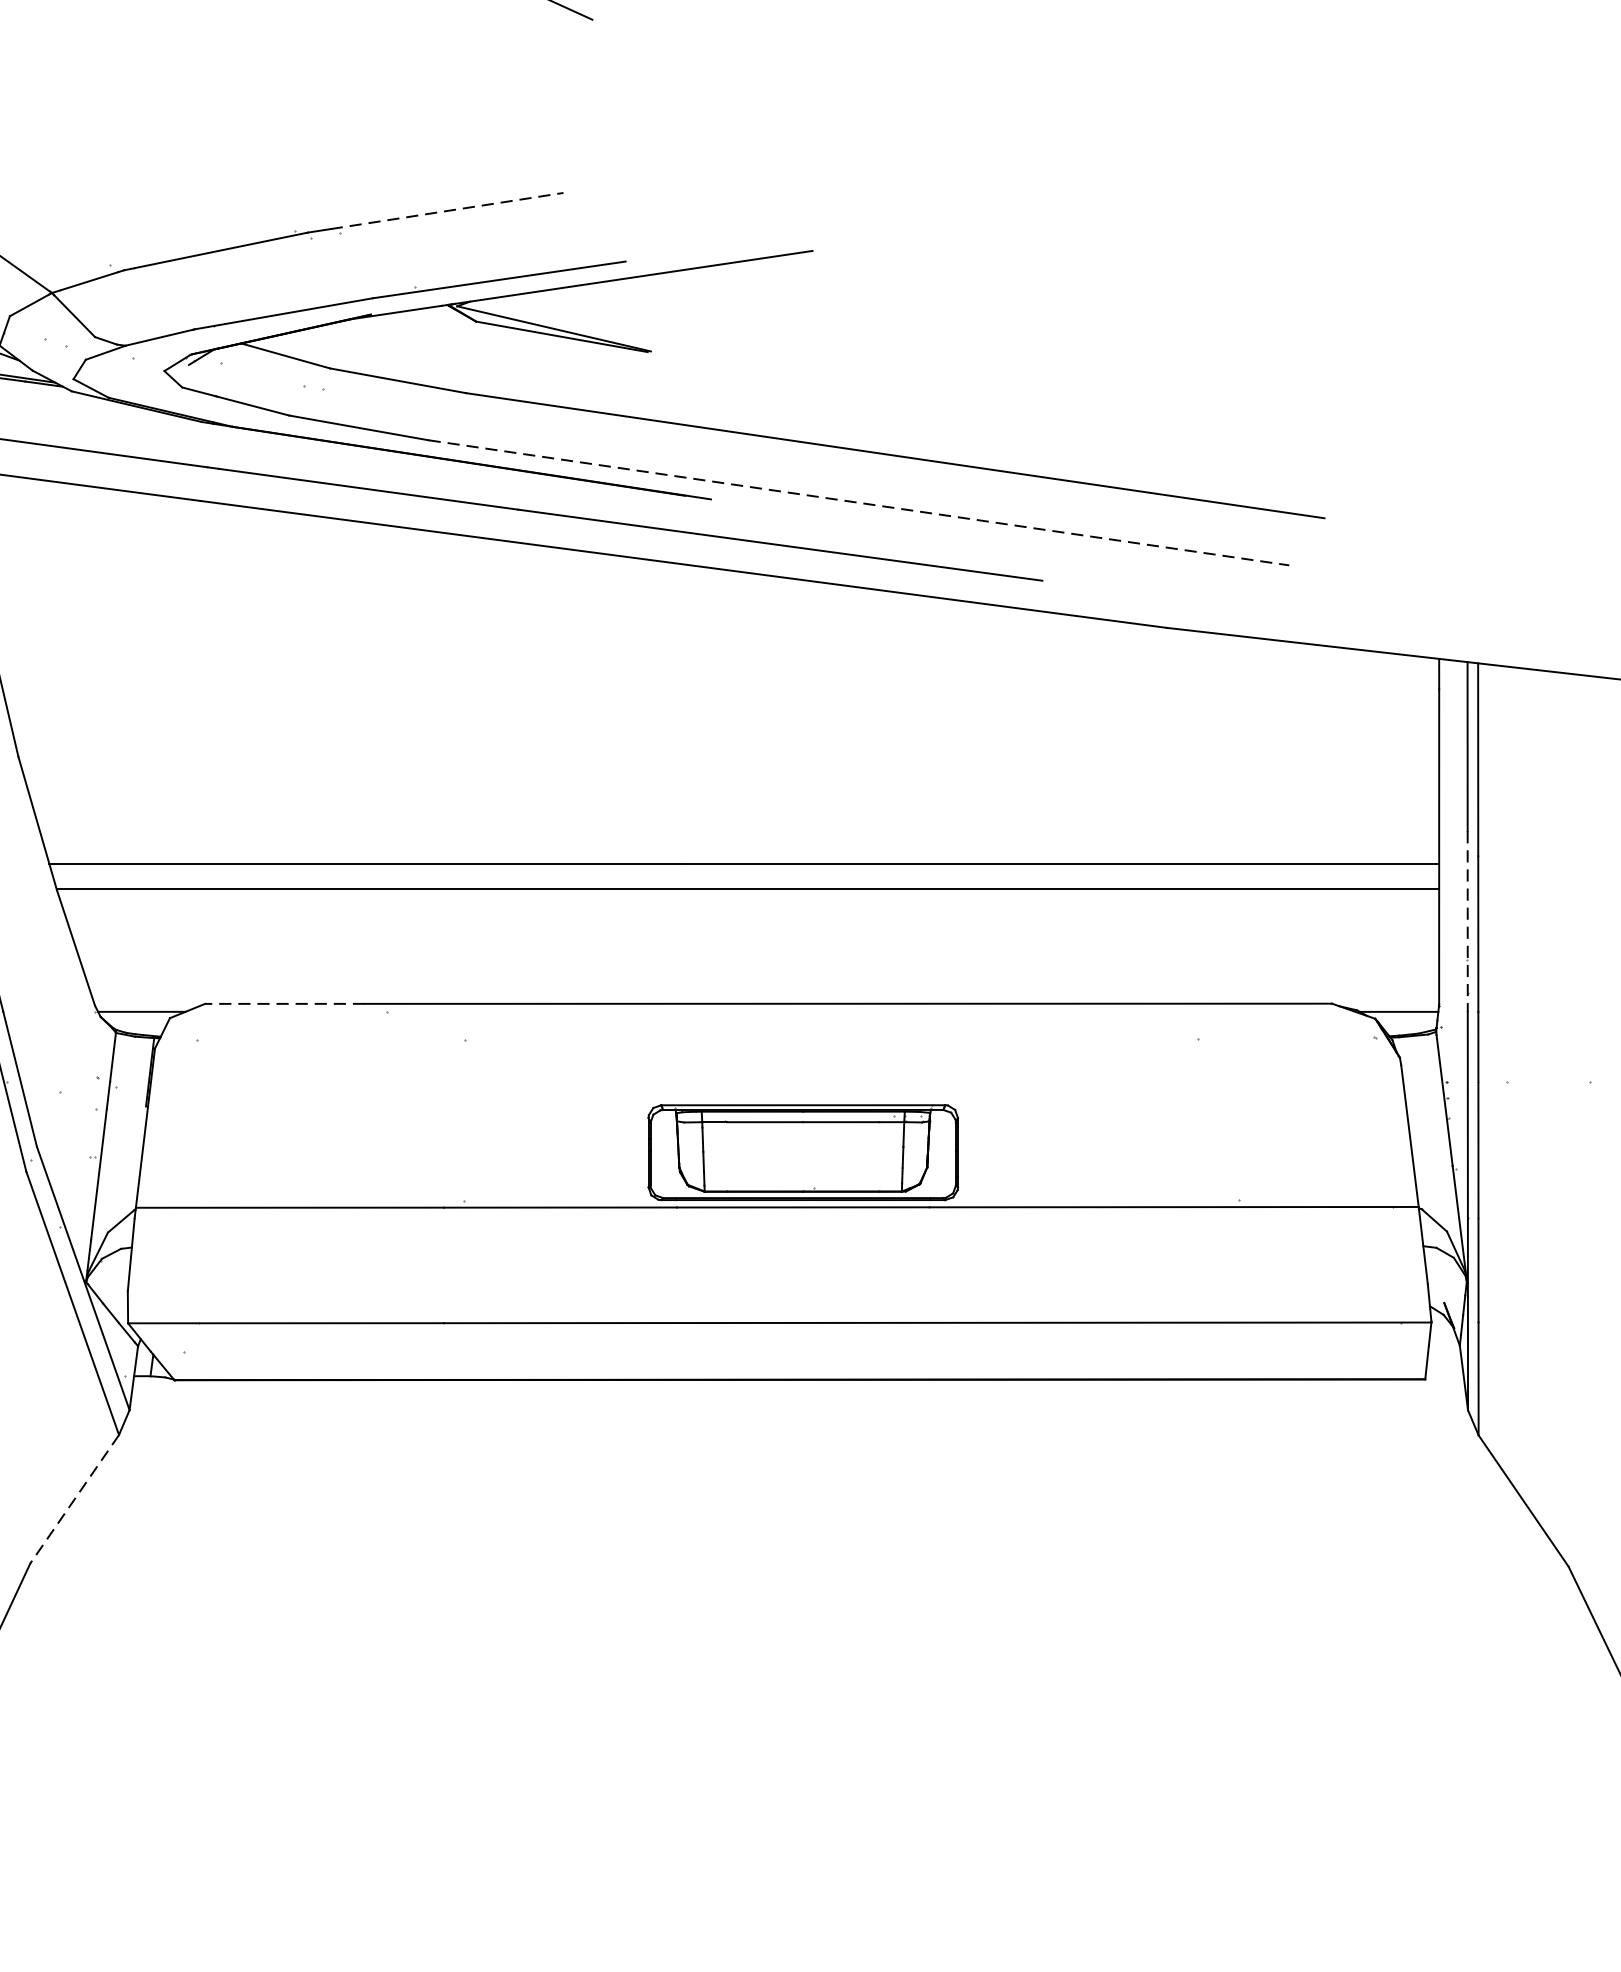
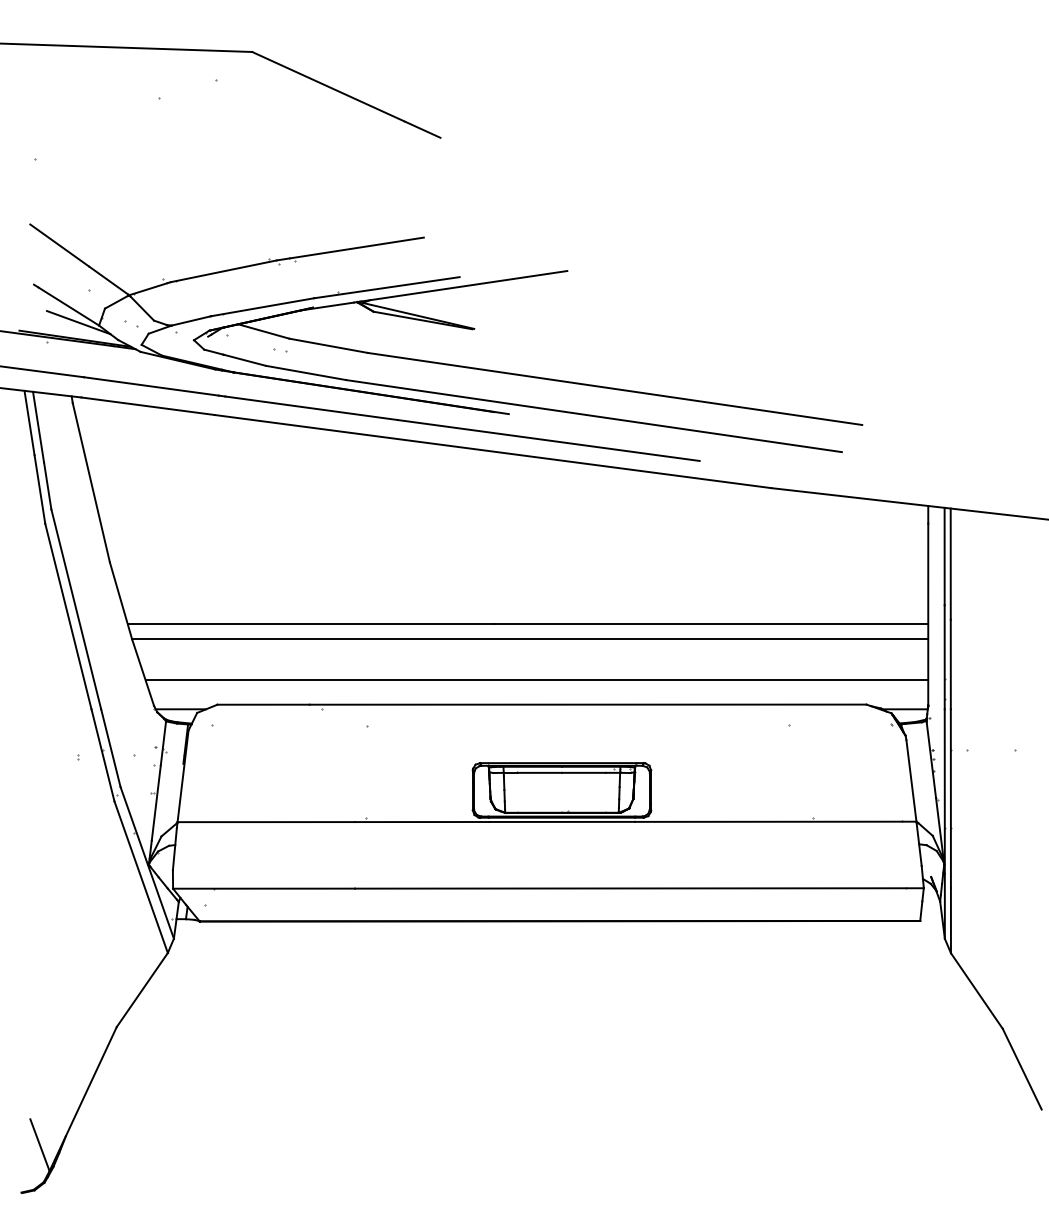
line: (446, 211) -> (356, 248), dashed -> solid
line: (859, 503) -> (594, 416), dashed -> solid
line: (1467, 921) -> (944, 657), dashed -> solid
line: (759, 961) -> (536, 680), added
line: (283, 1003) -> (262, 704), dashed -> solid
line: (75, 1500) -> (142, 990), dashed -> solid

